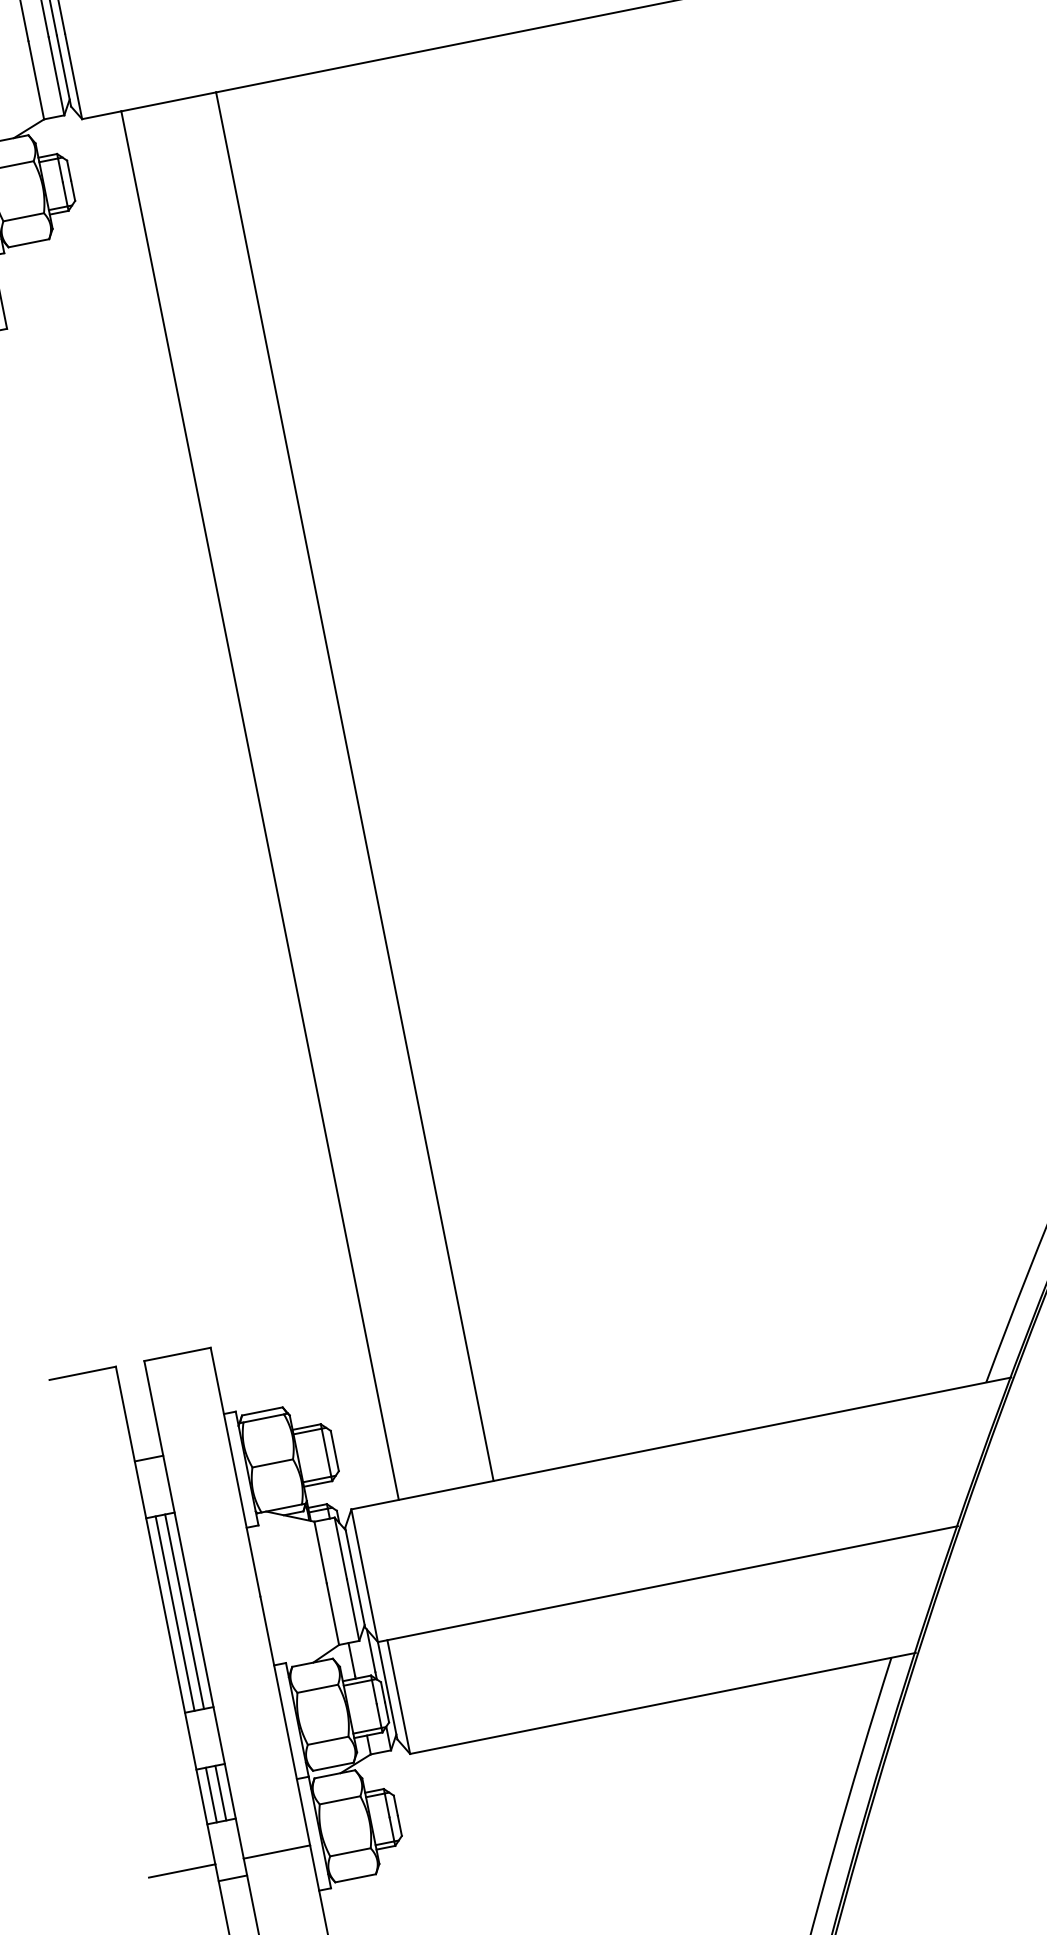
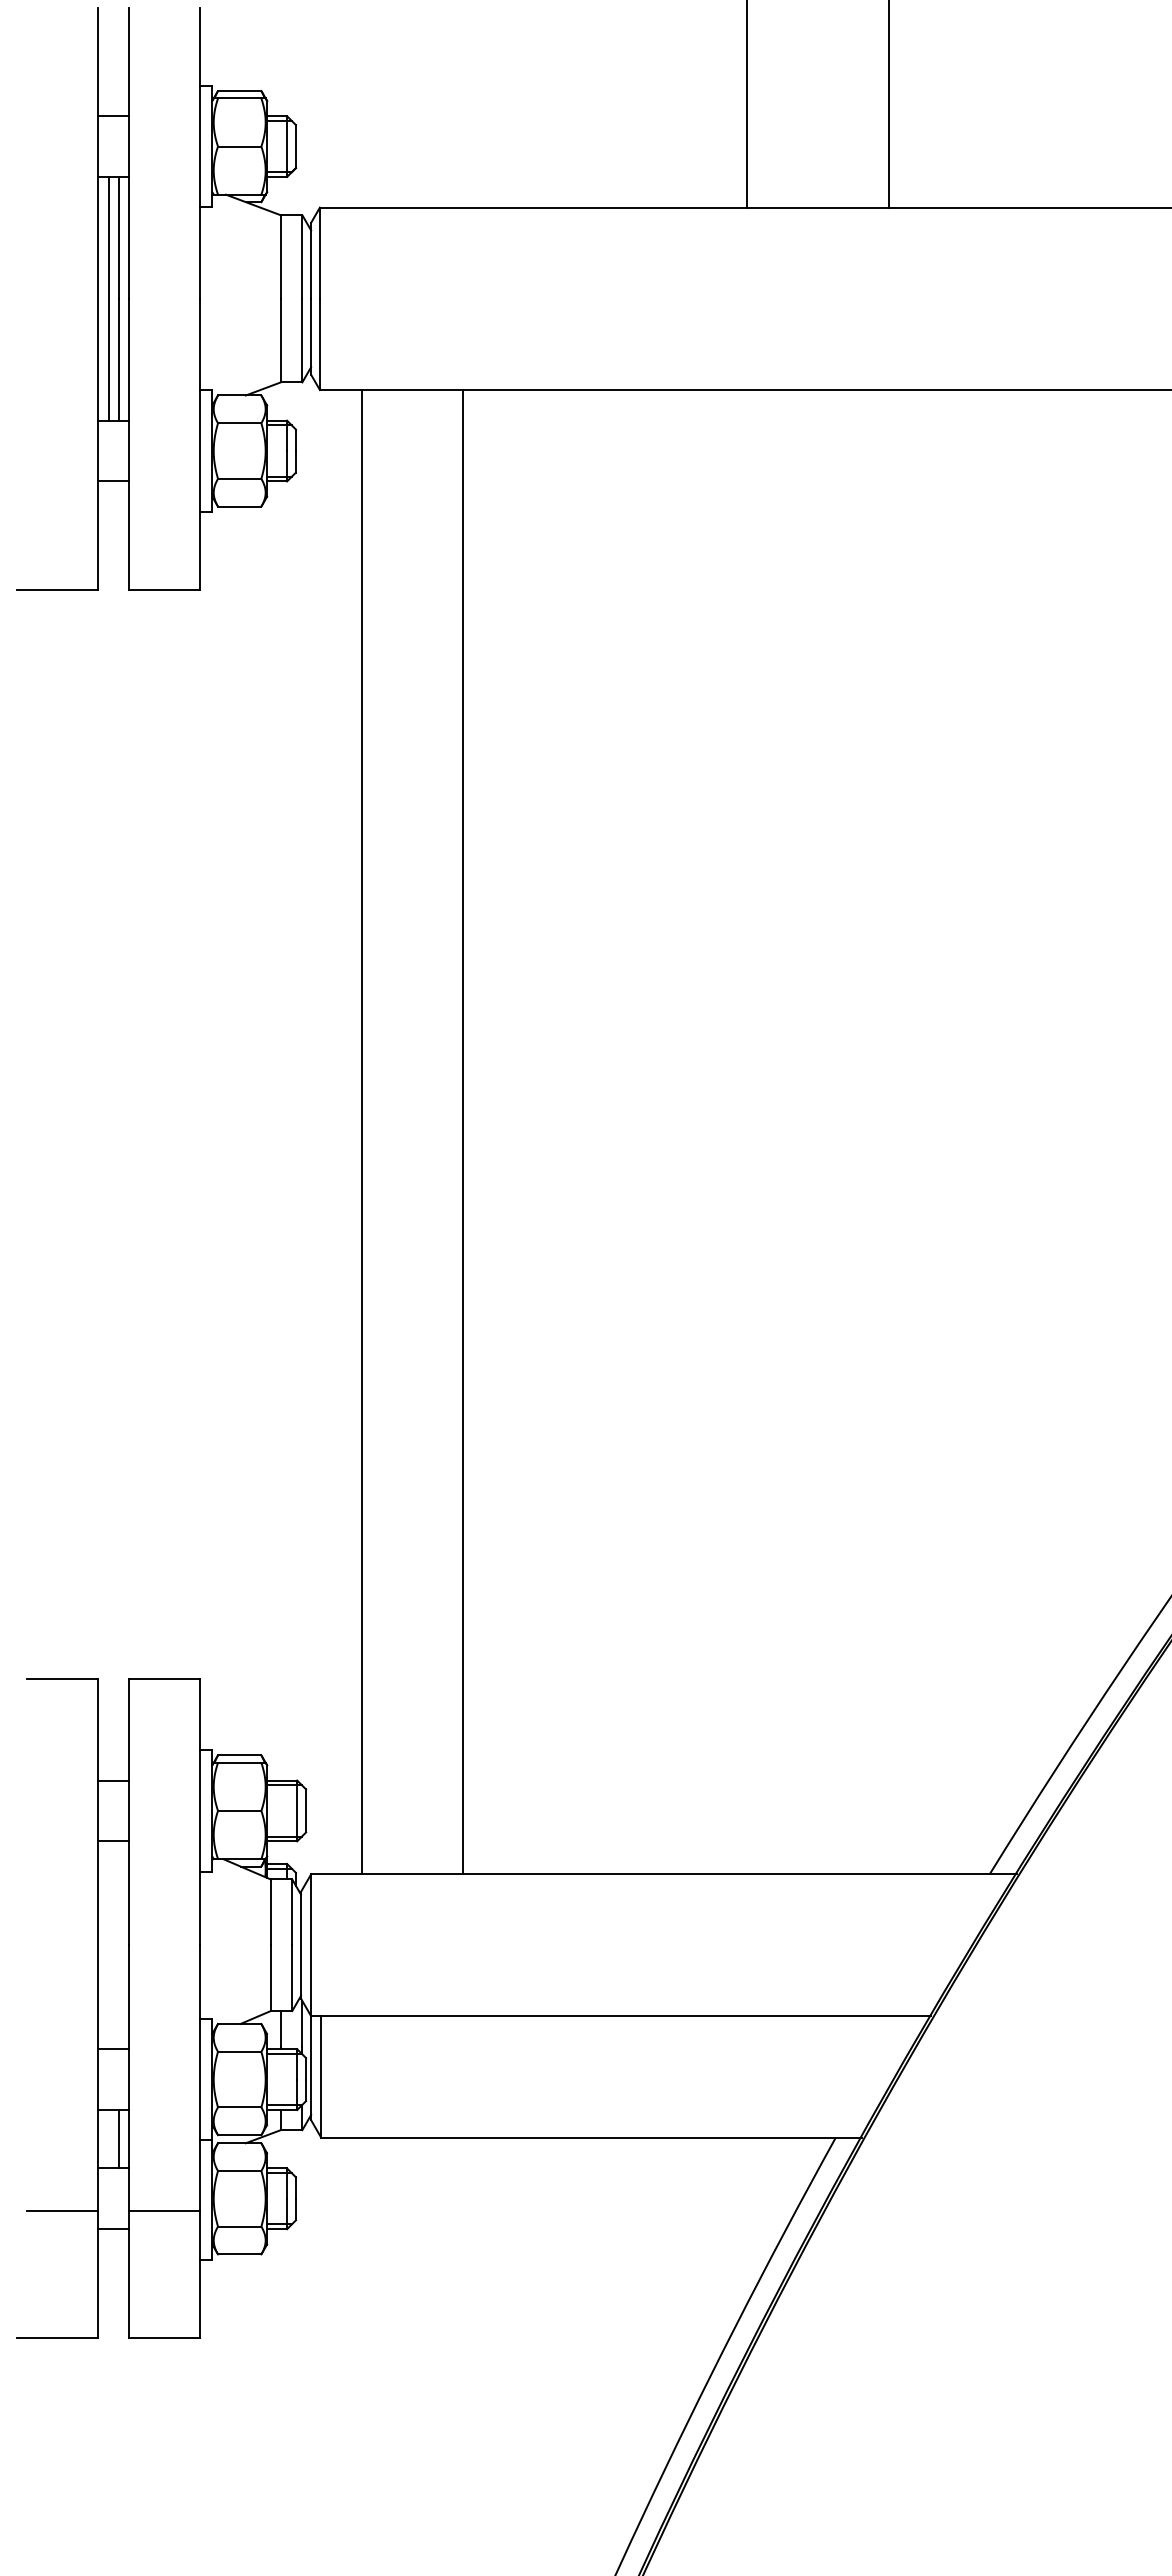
line: (184, 1611) -> (118, 1945), removed
line: (175, 1613) -> (108, 1945), removed
line: (211, 1794) -> (108, 2138), removed

